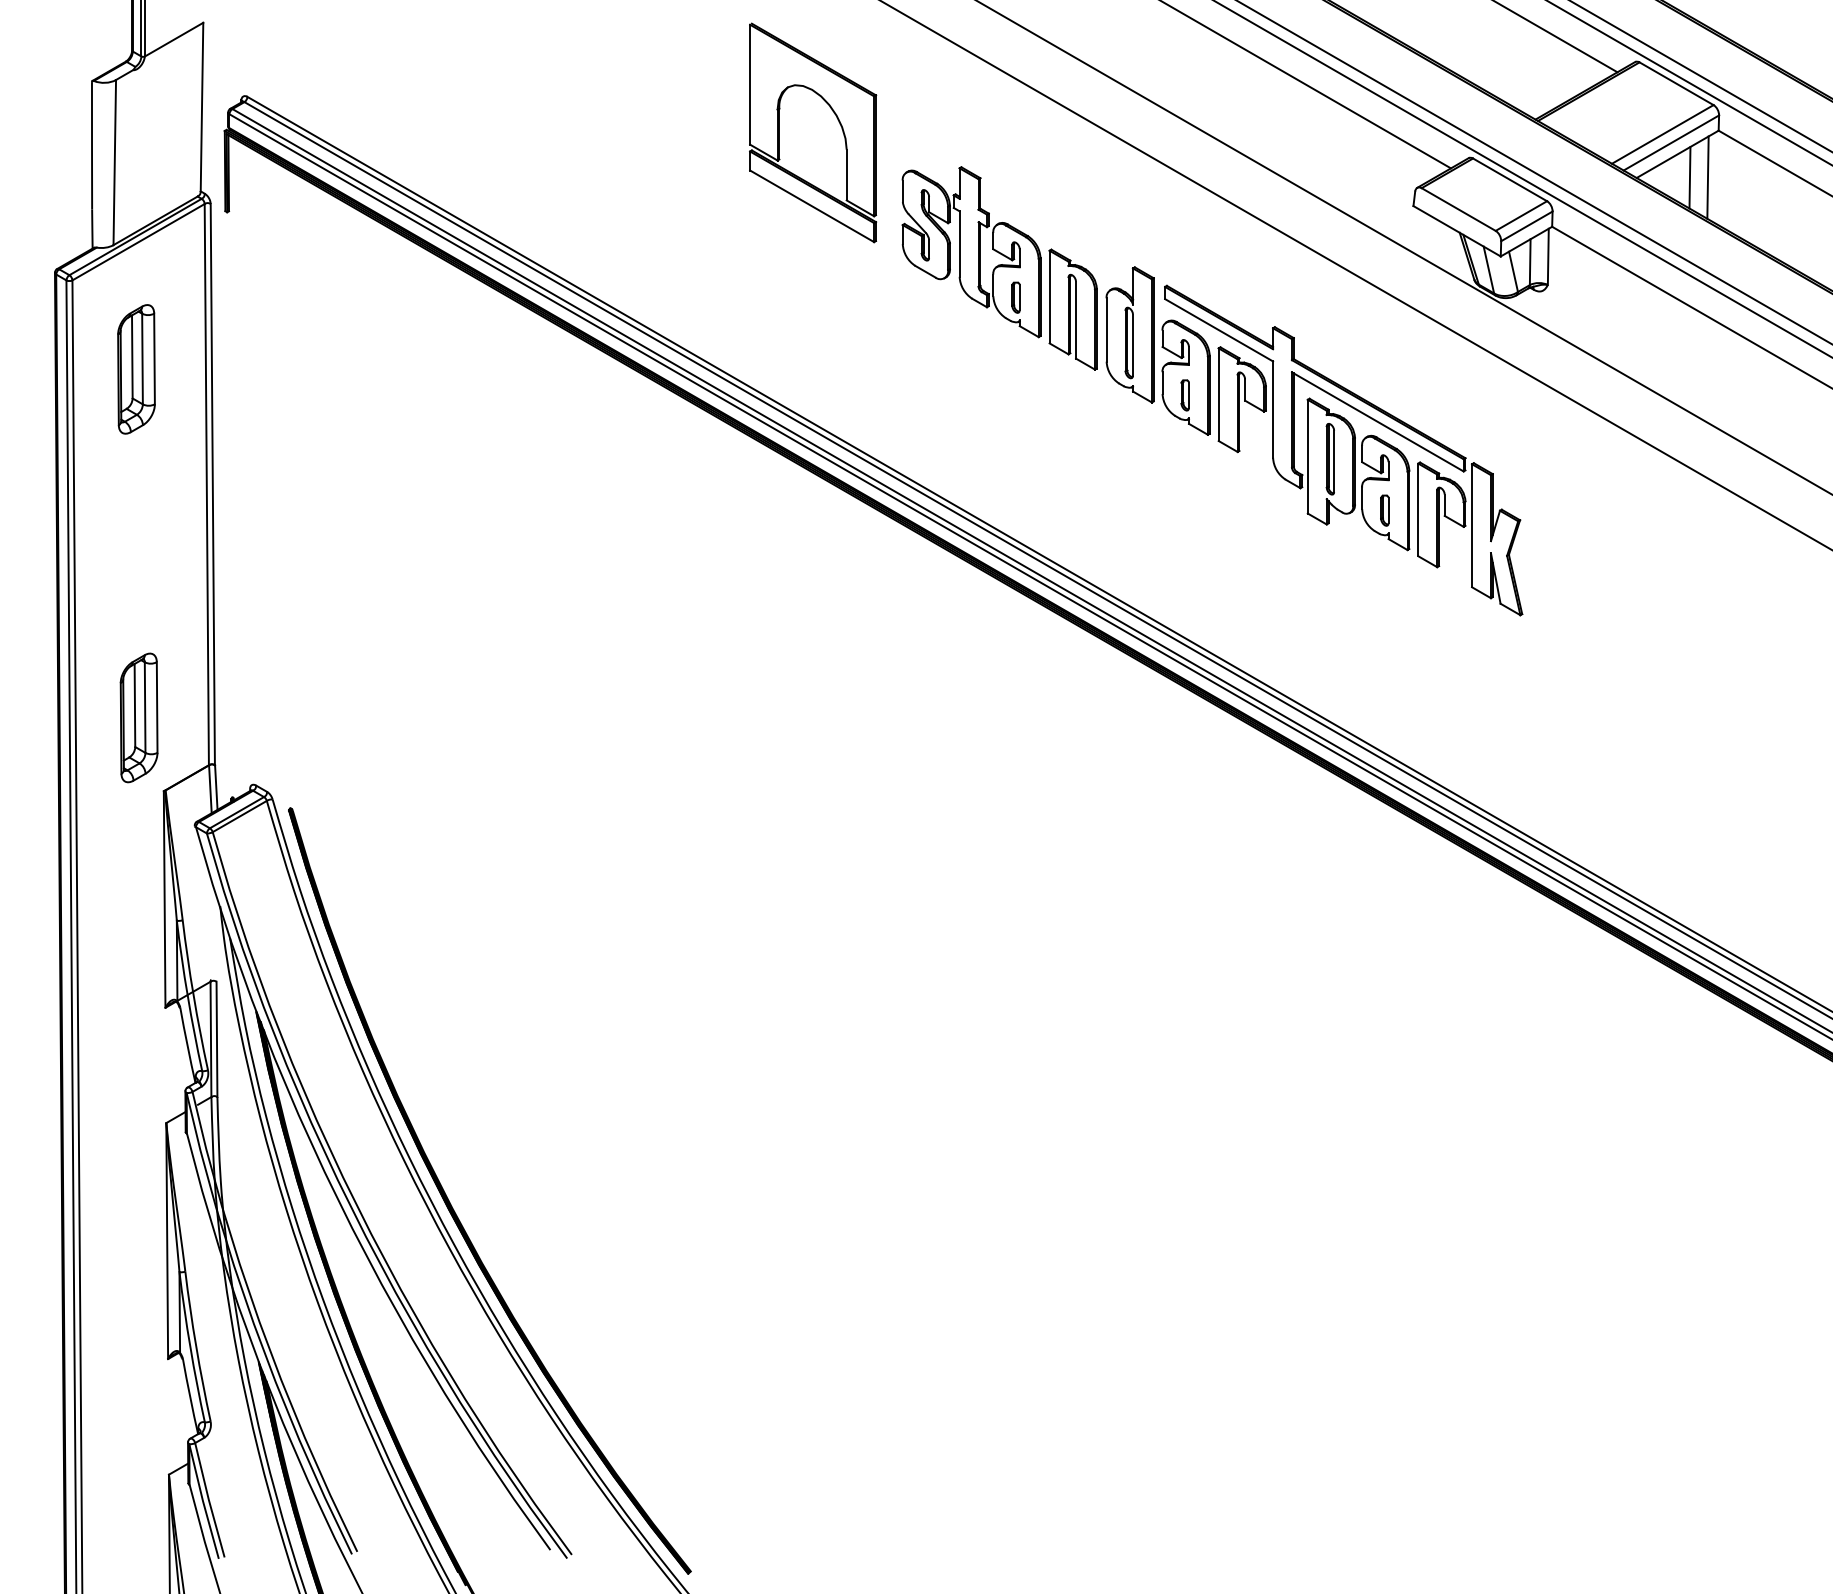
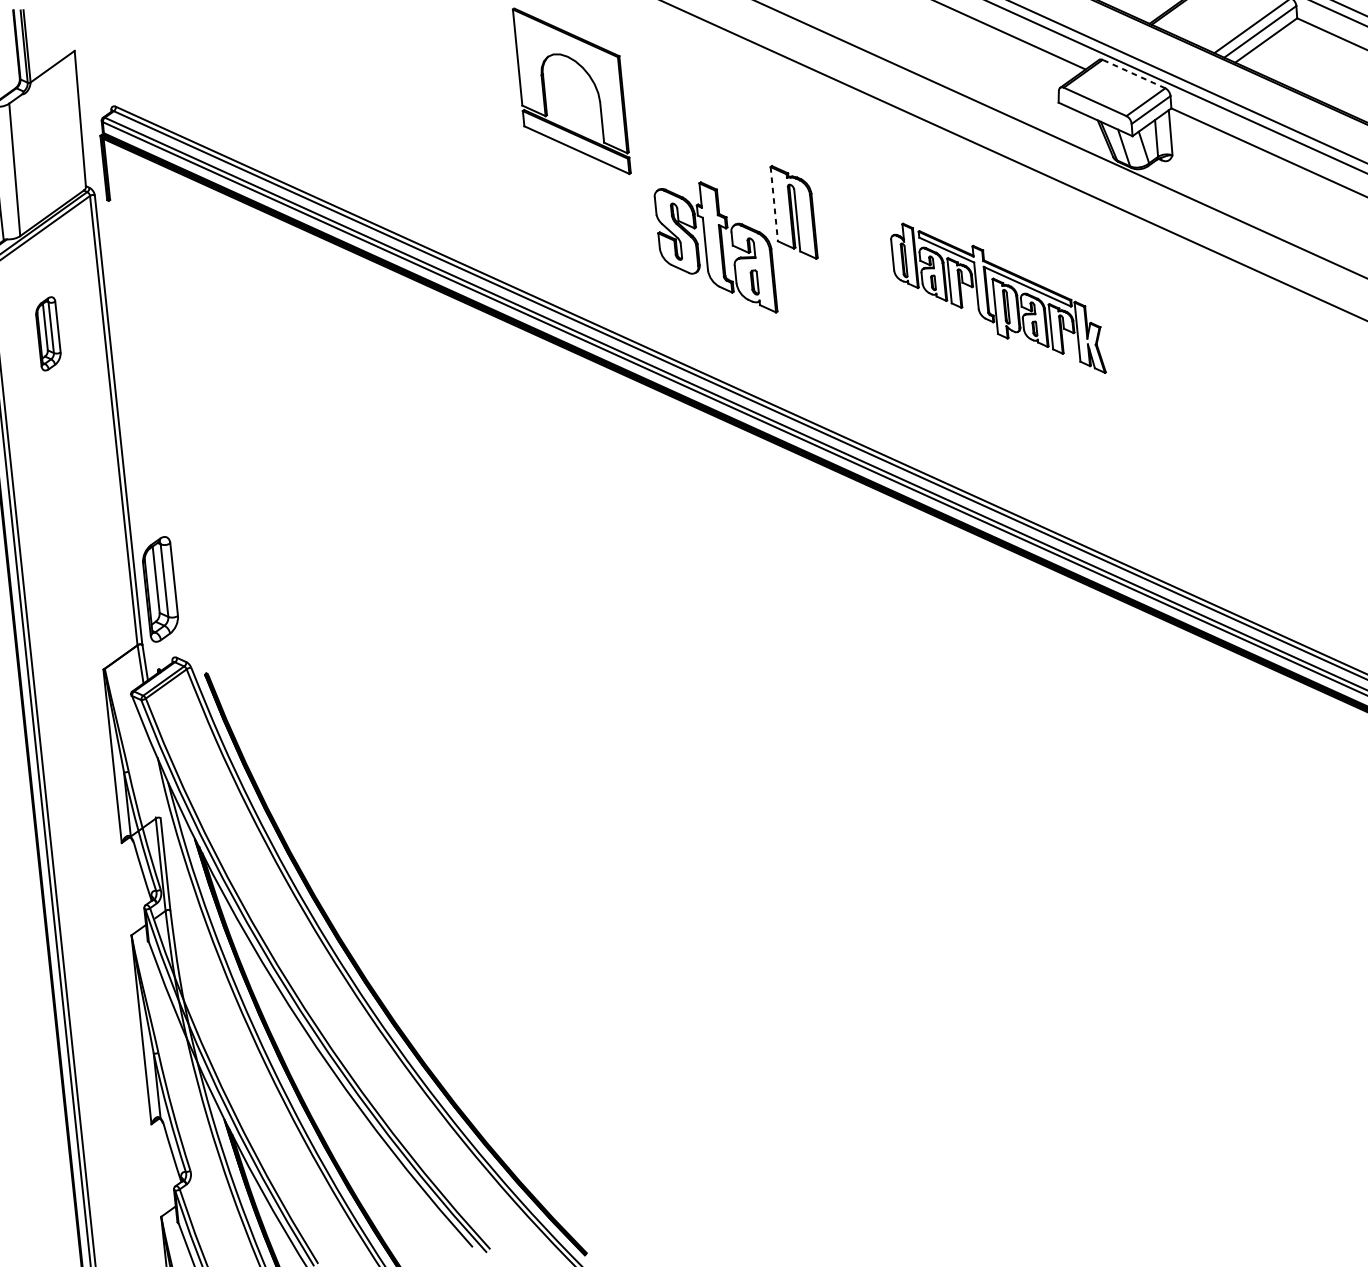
line: (1689, 177) -> (1277, 58), removed
line: (1707, 177) -> (1291, 56), removed
line: (1510, 179) -> (1134, 73), solid -> dashed
part: (971, 252) -> (715, 249), moved
line: (1049, 297) -> (774, 204), solid -> dashed
part: (136, 369) -> (48, 333), size x0.7
part: (1314, 441) -> (997, 299), size x0.6
part: (138, 717) -> (159, 589), moved

